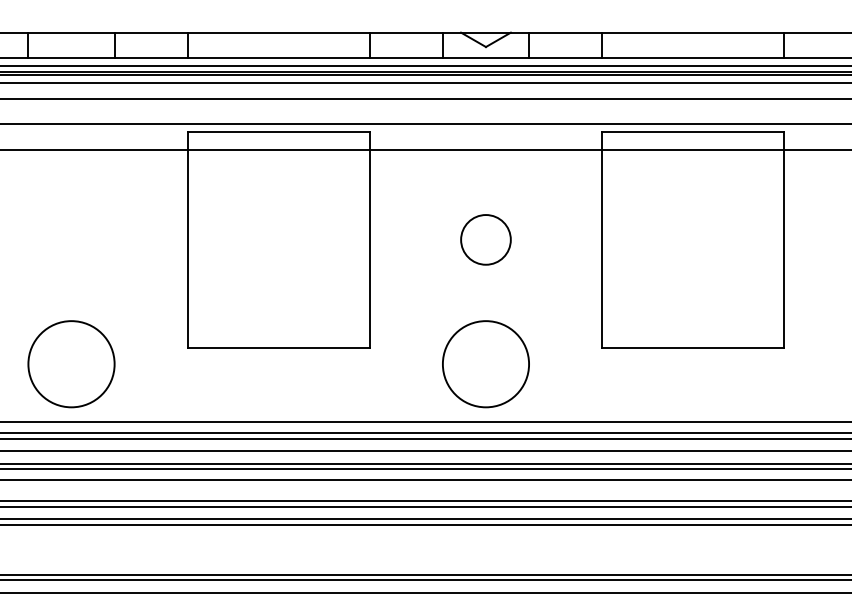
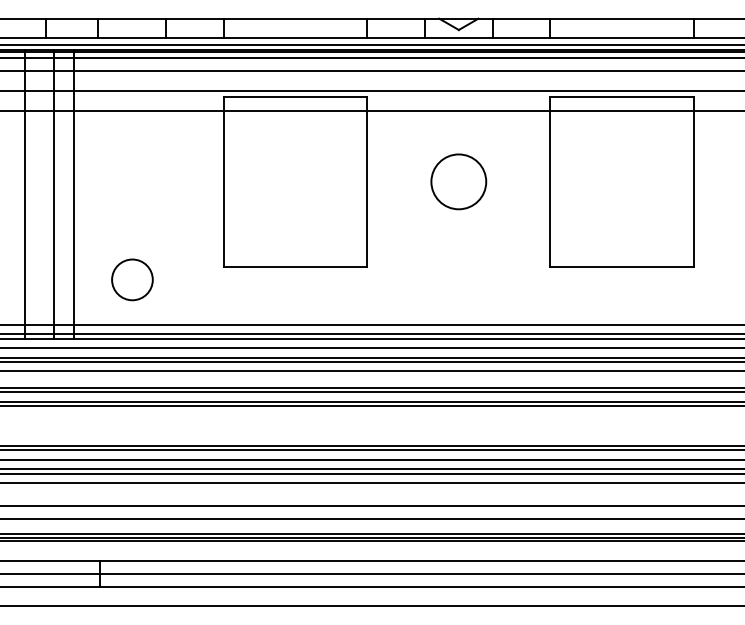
circle: (485, 239) -> (458, 181), size x1.4
circle: (71, 363) -> (132, 279), size x0.6
circle: (485, 363) -> (458, 279), removed

